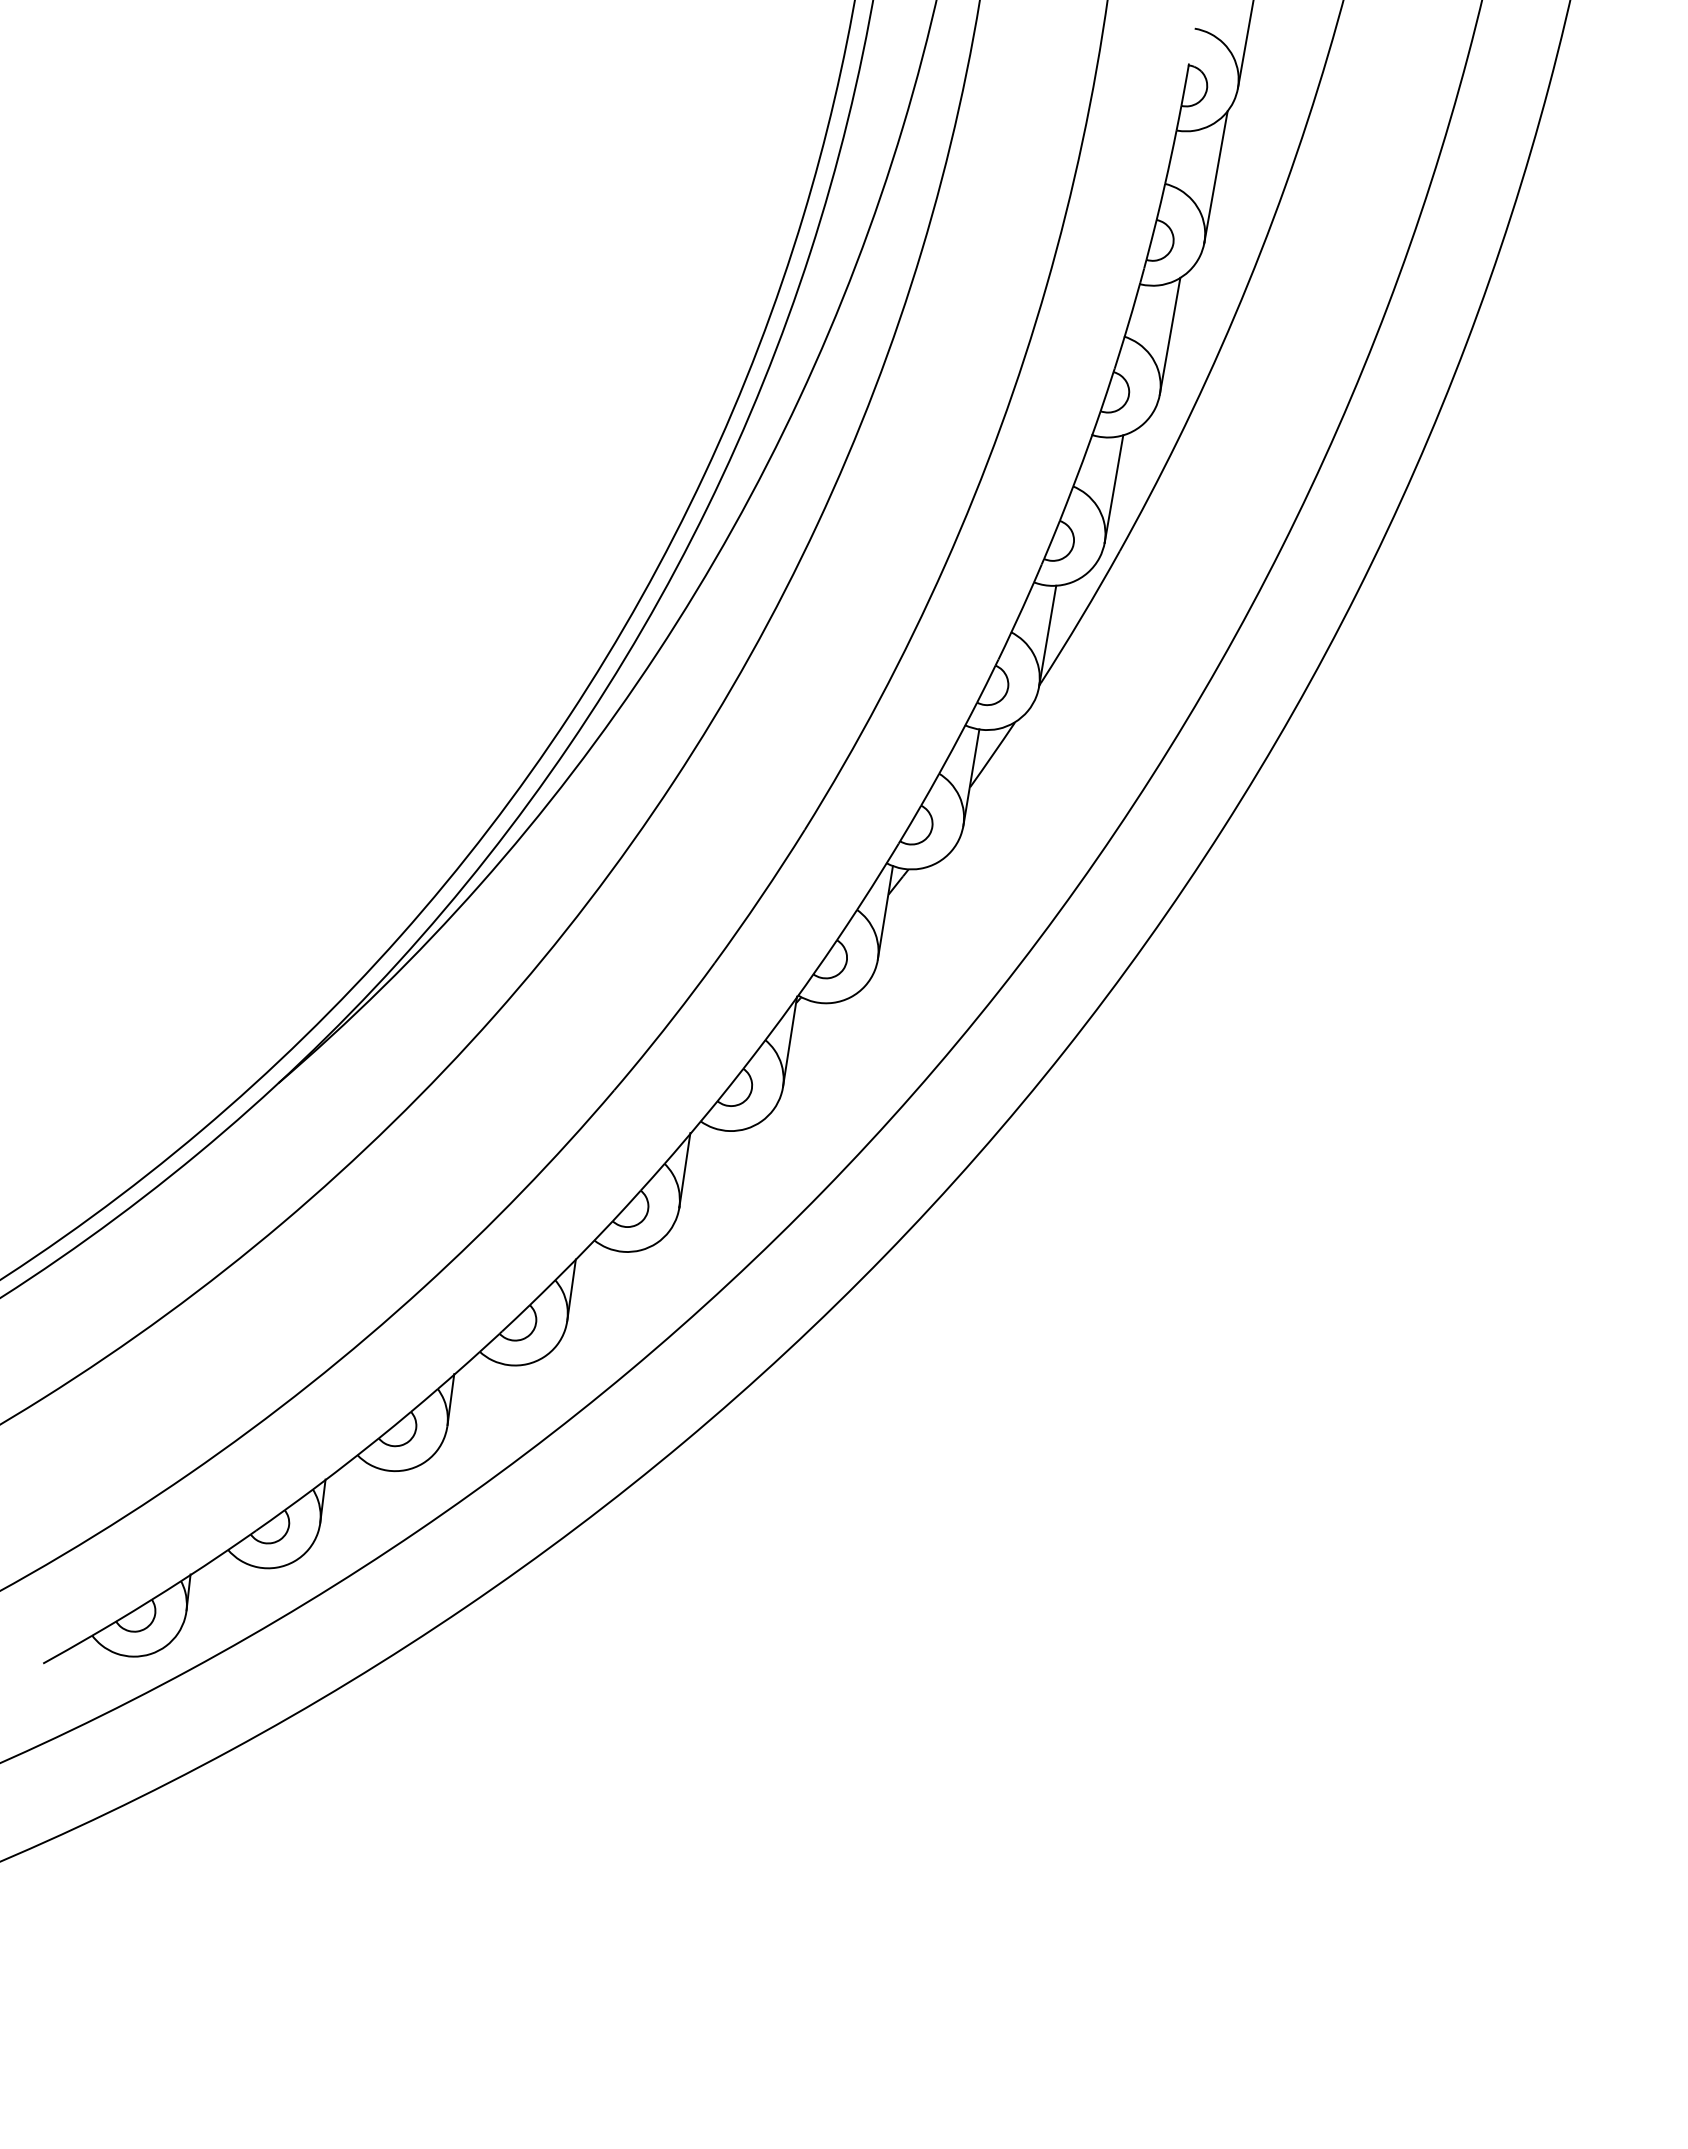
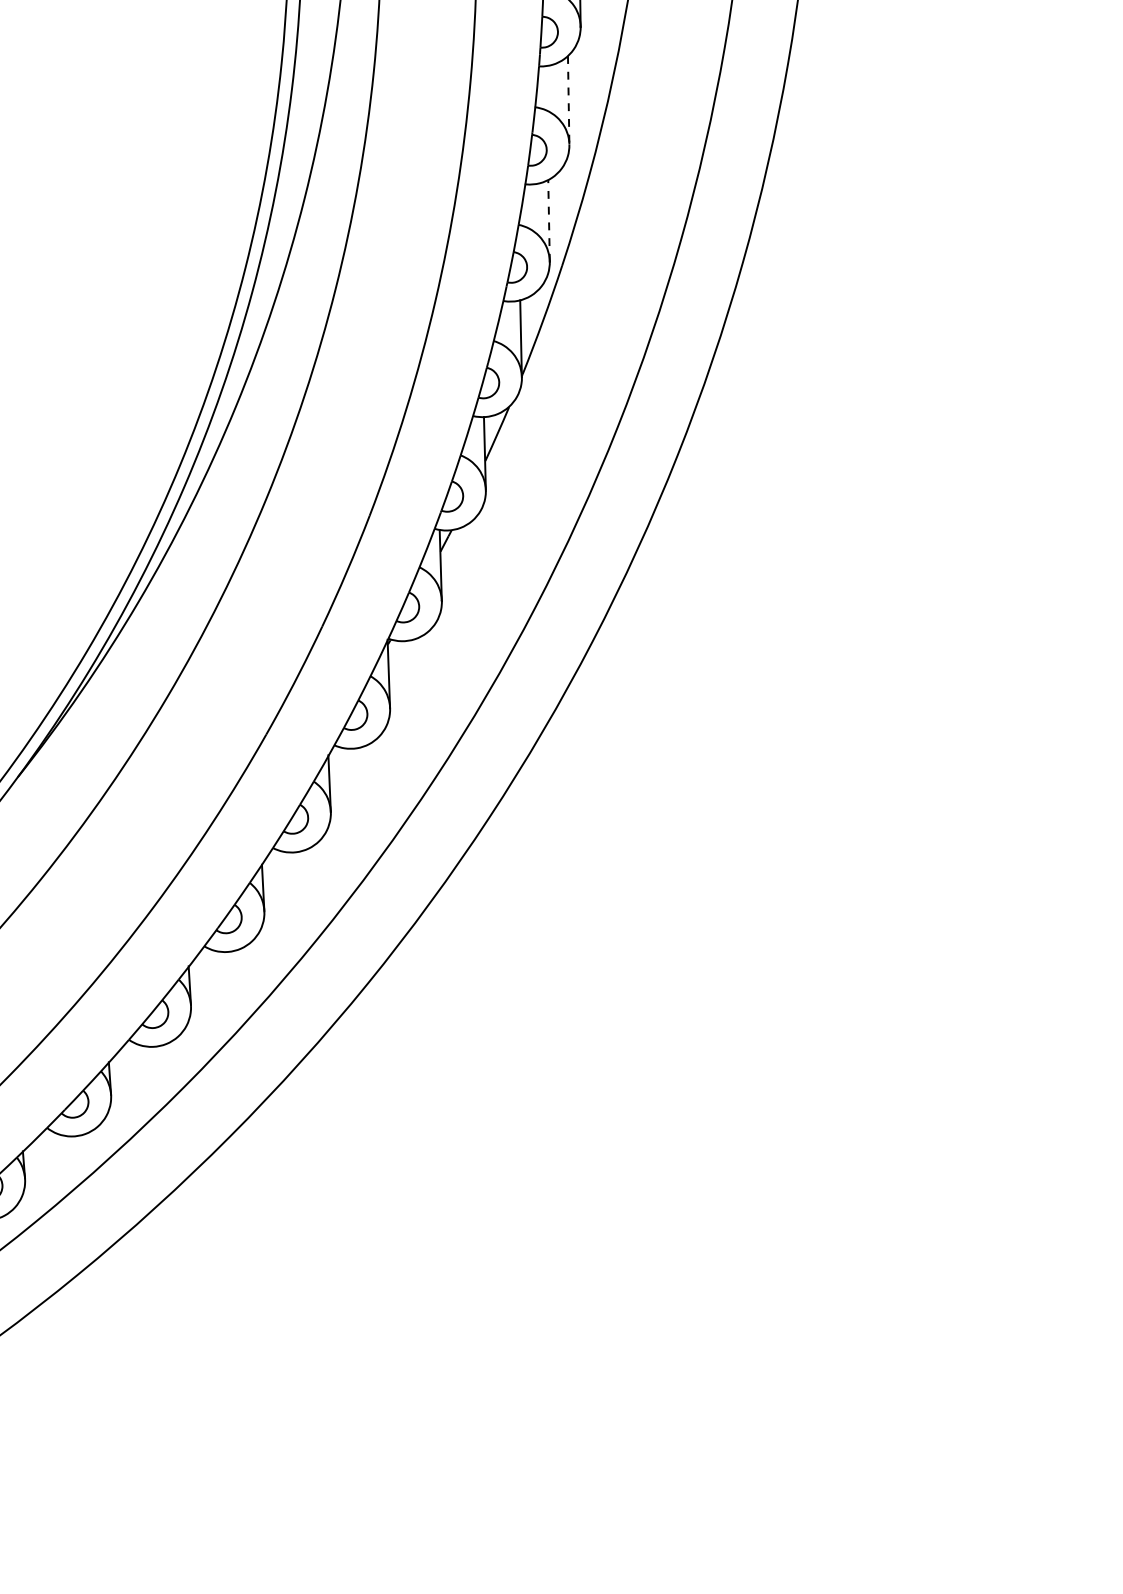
line: (1169, 336) -> (568, 100), solid -> dashed
line: (1114, 488) -> (549, 220), solid -> dashed

